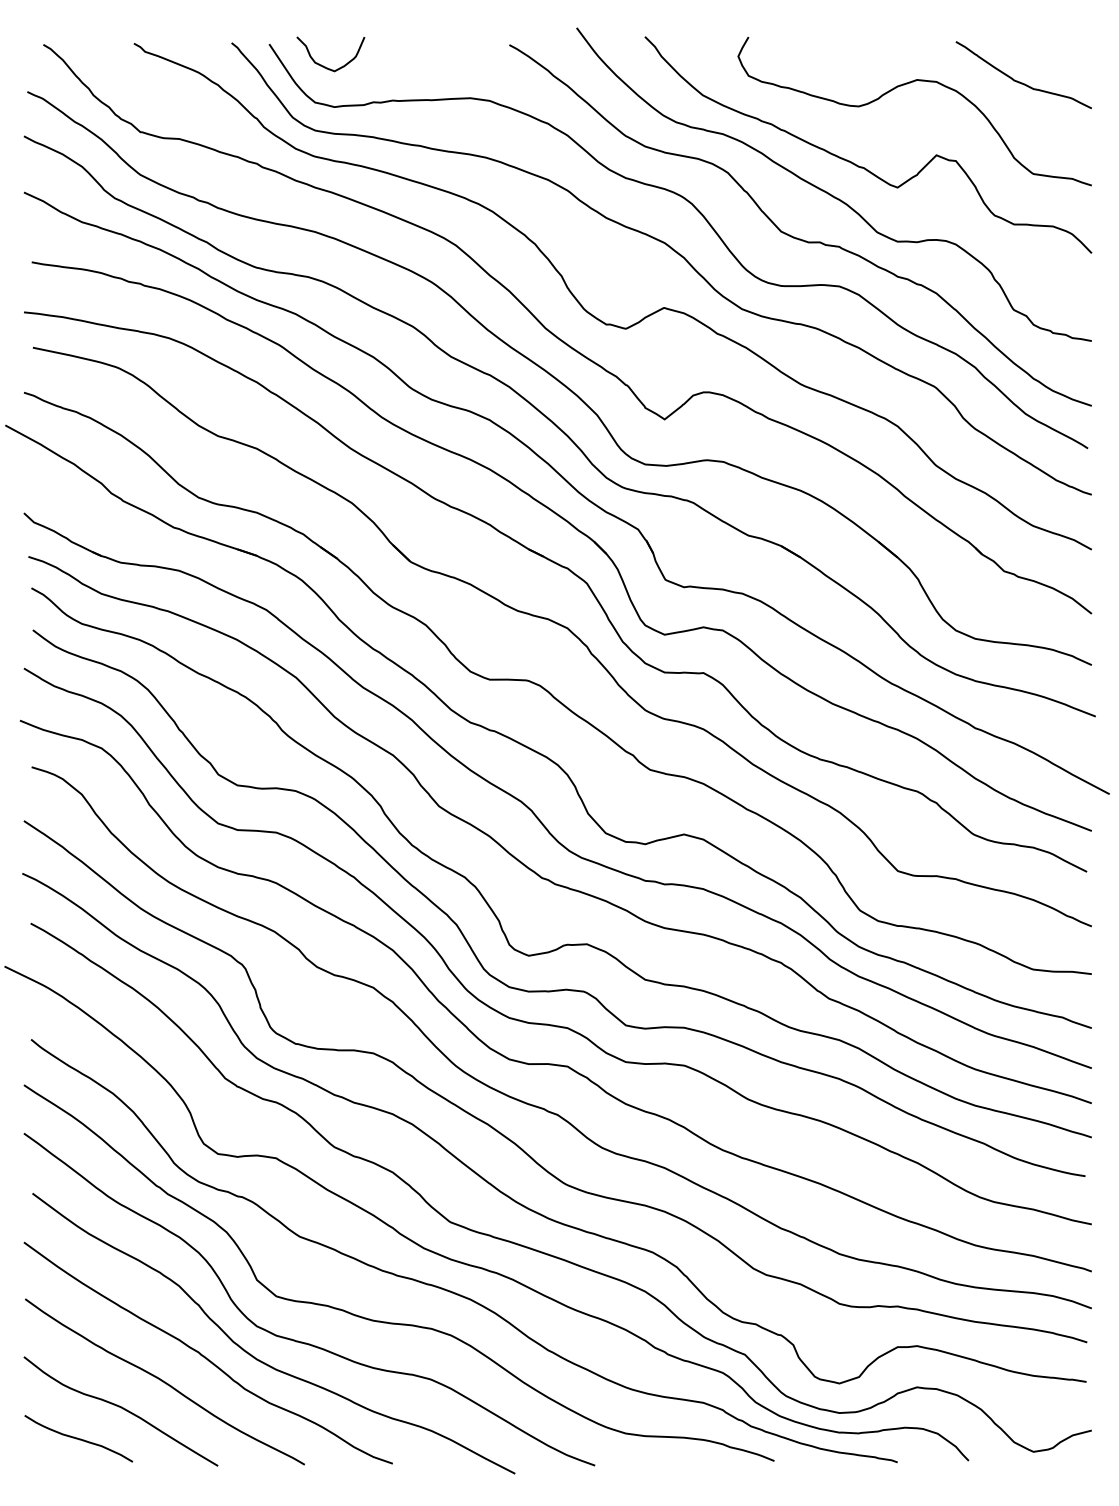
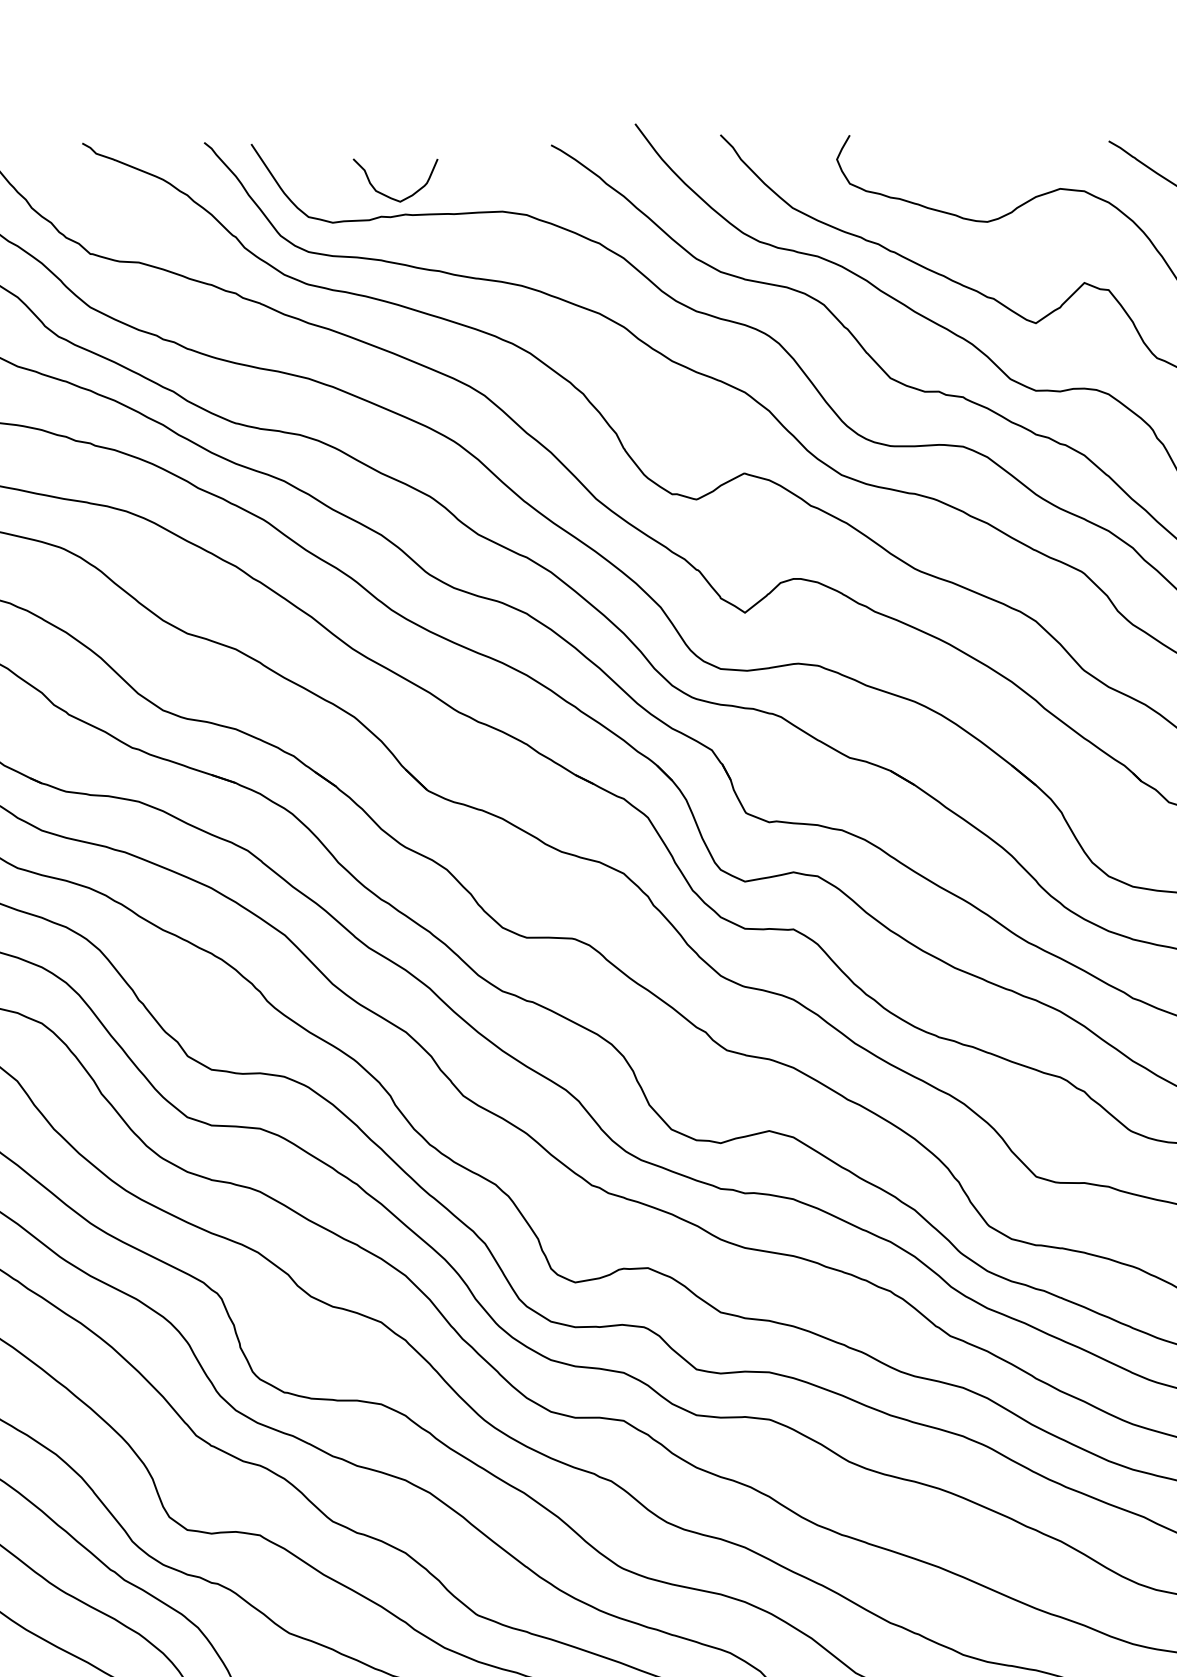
curve: (325, 66) -> (388, 195), moved

